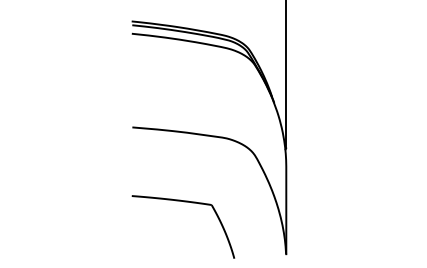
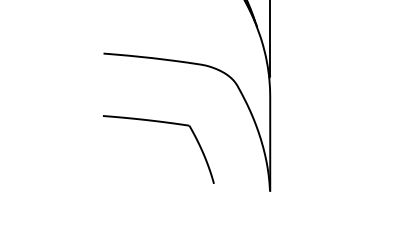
part: (184, 202) -> (159, 122), moved

